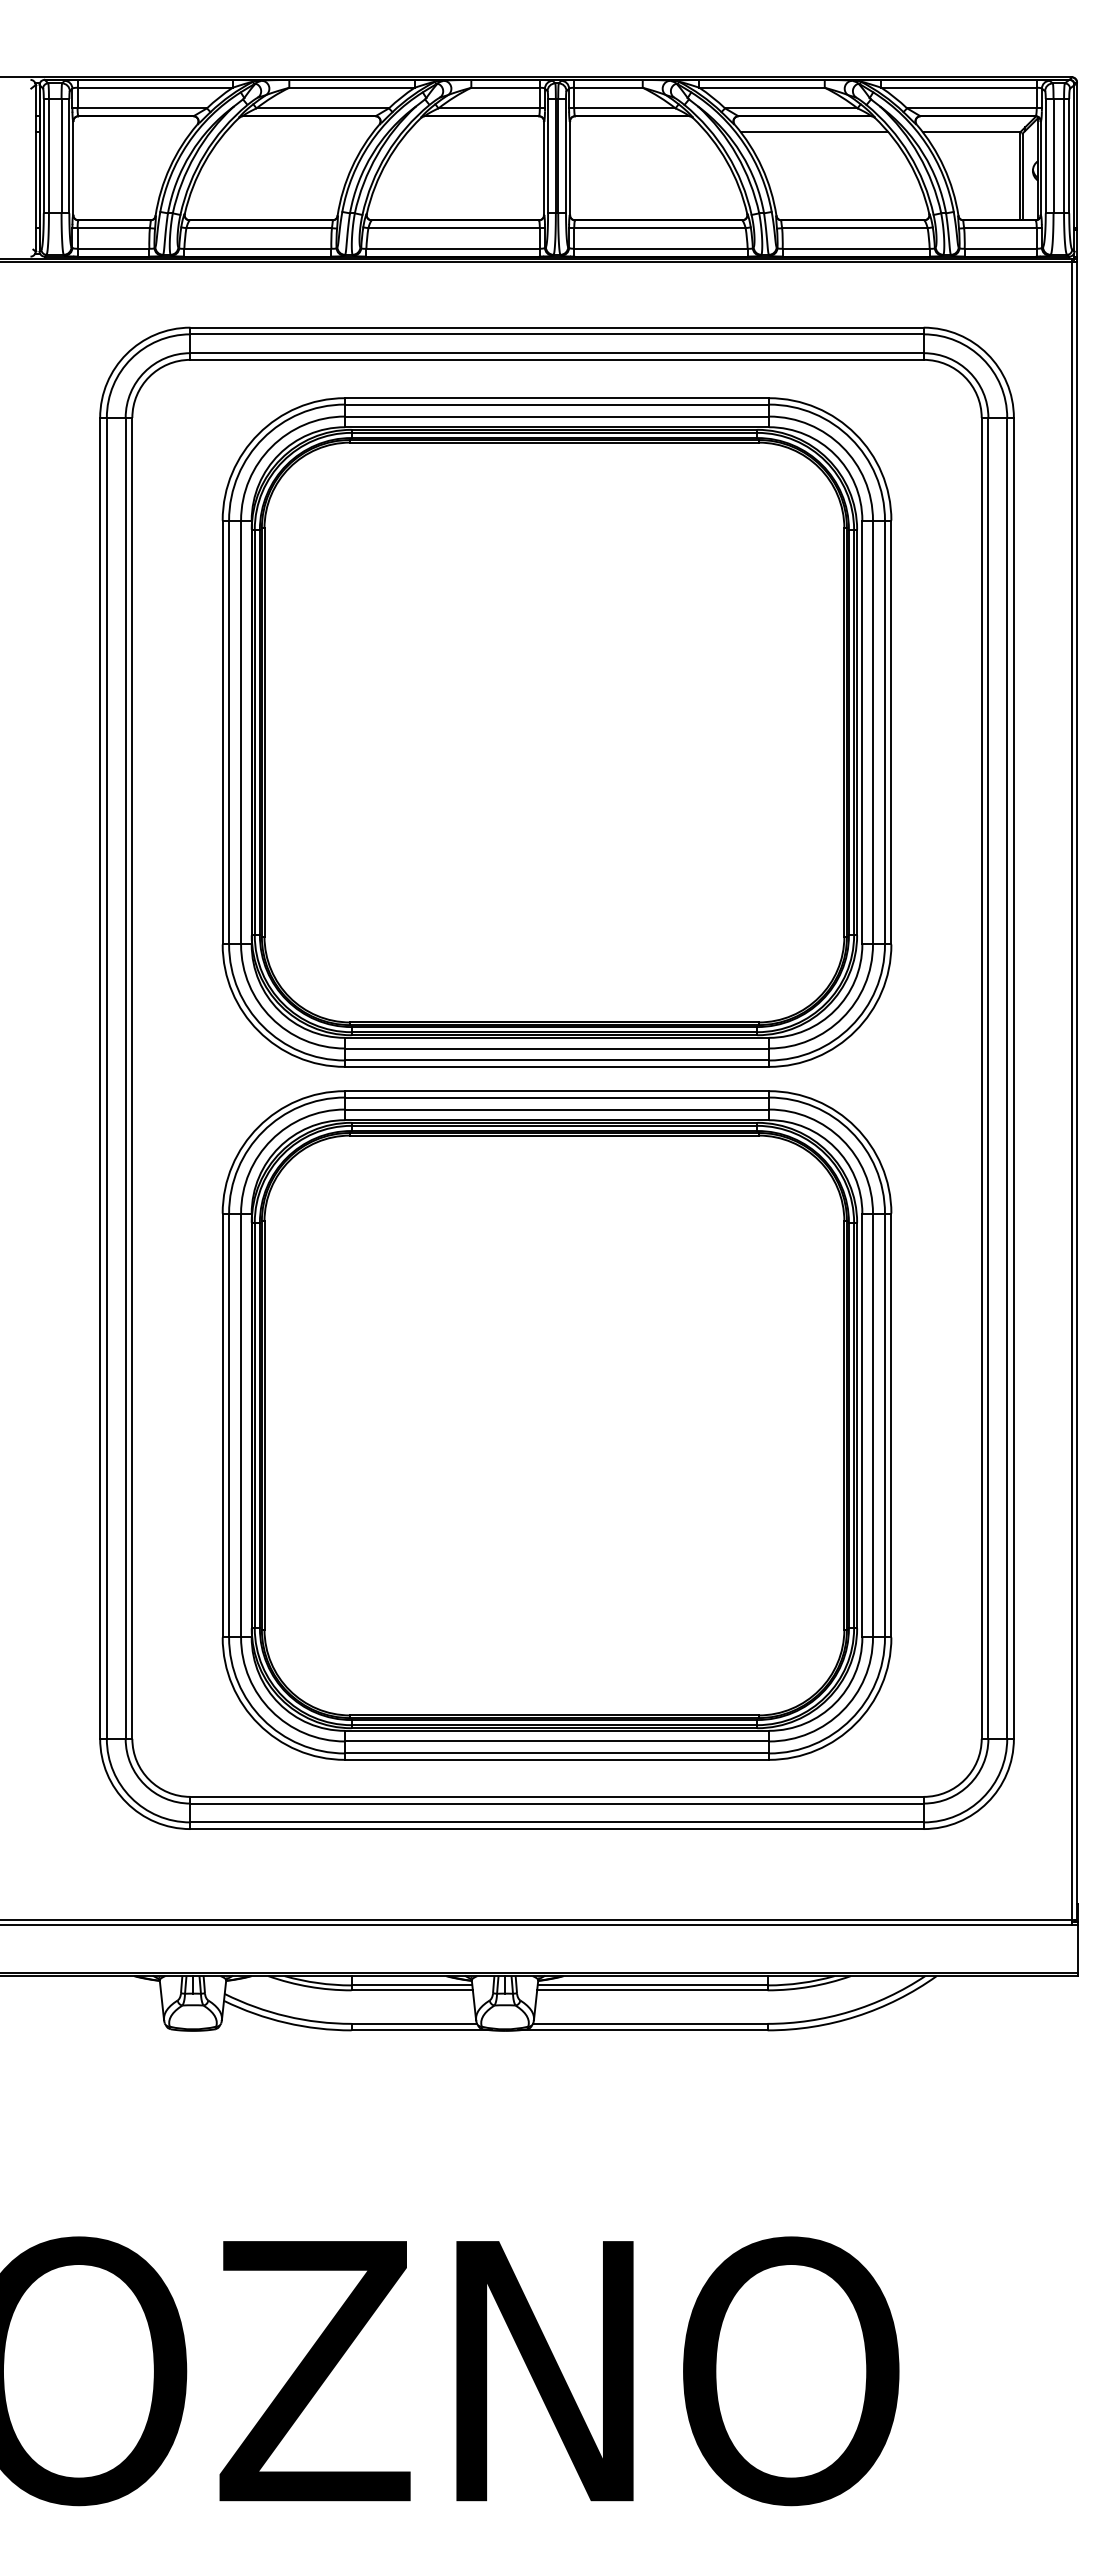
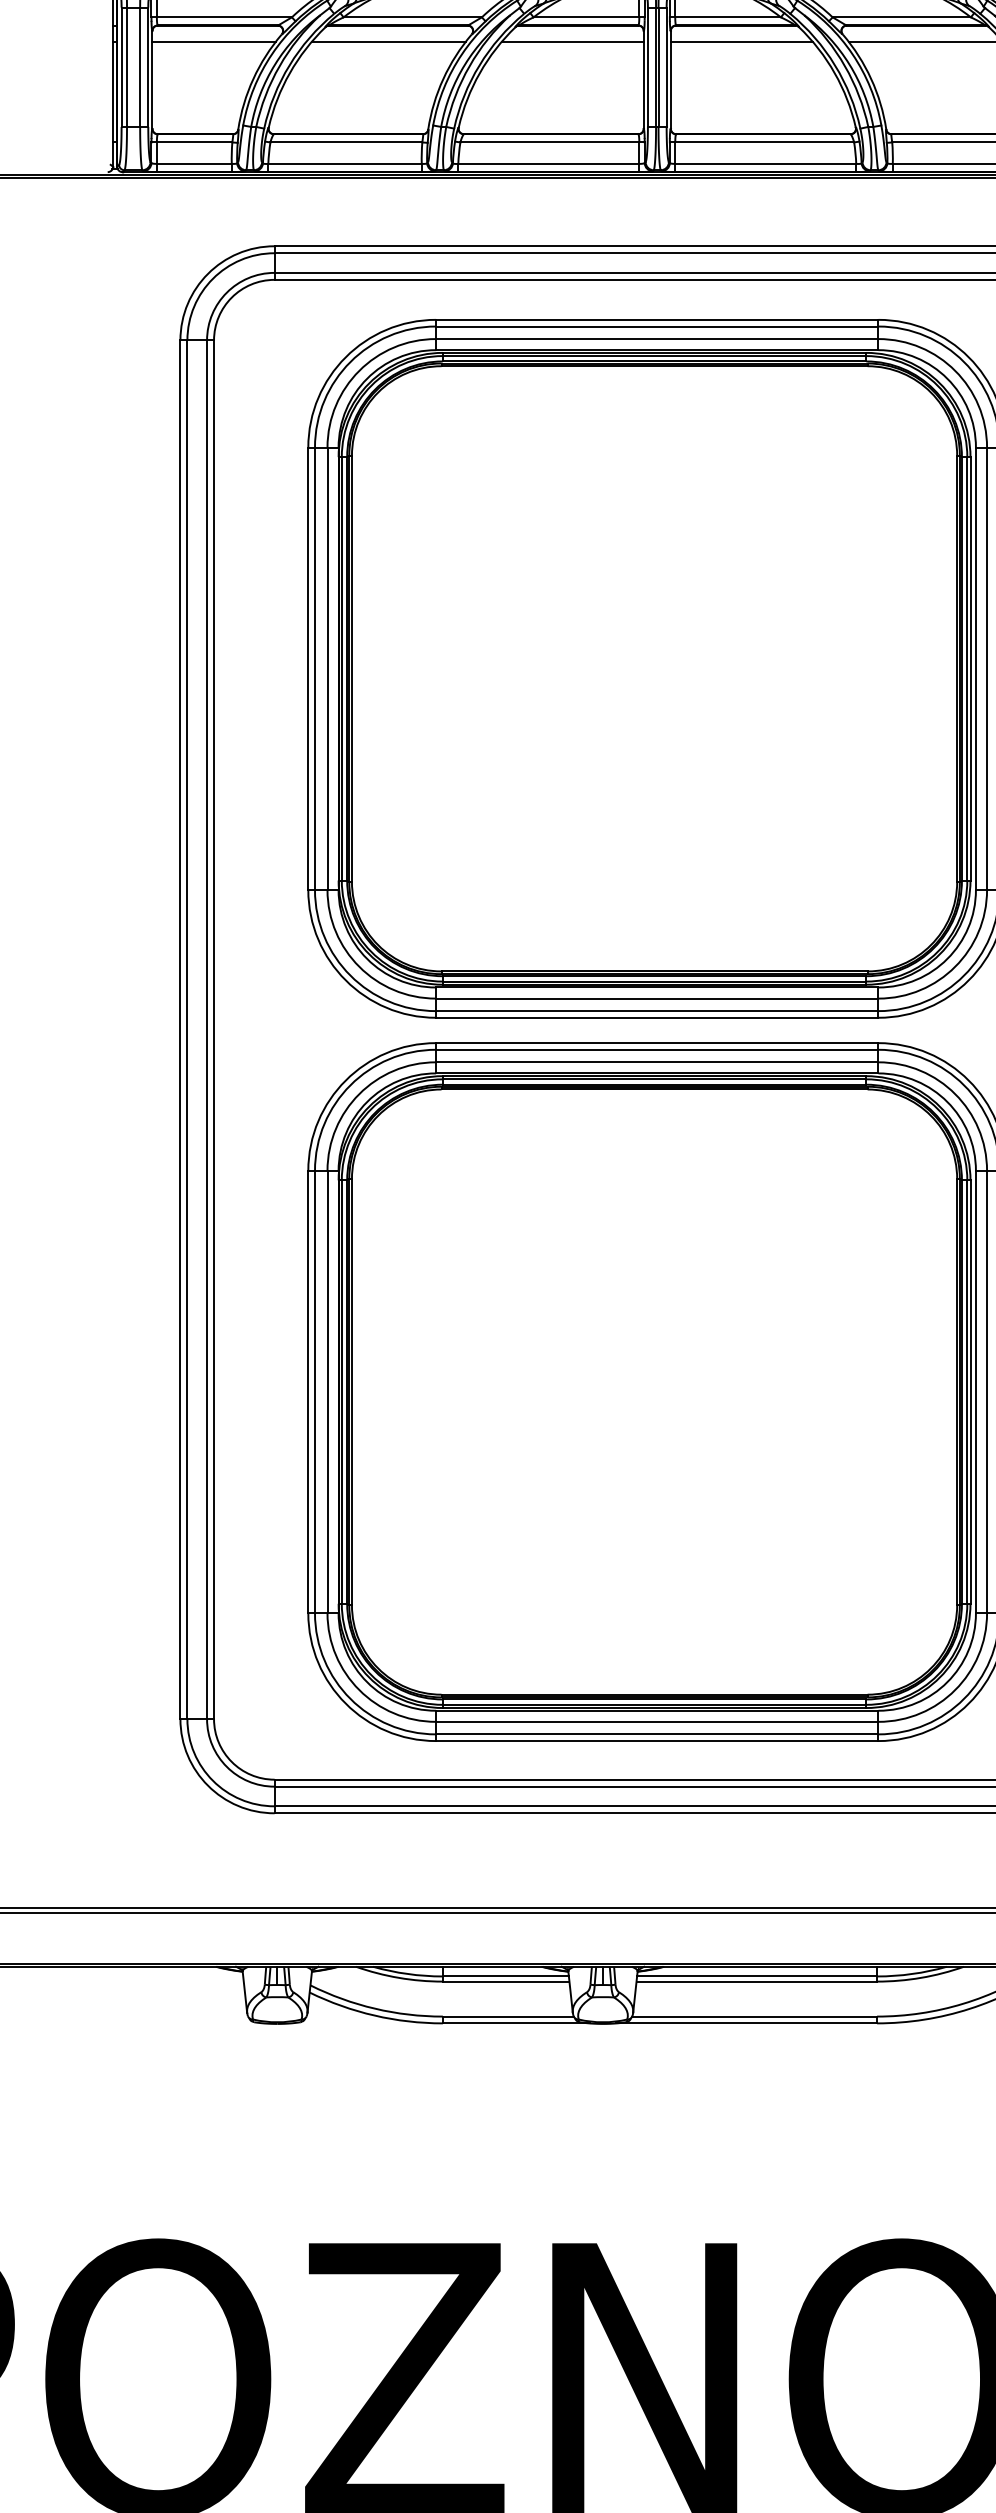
line: (132, 131) -> (214, 41), added
line: (299, 131) -> (388, 41), added
line: (475, 131) -> (572, 41), added
line: (638, 131) -> (742, 41), added

